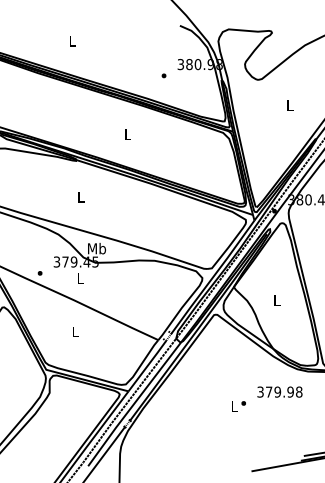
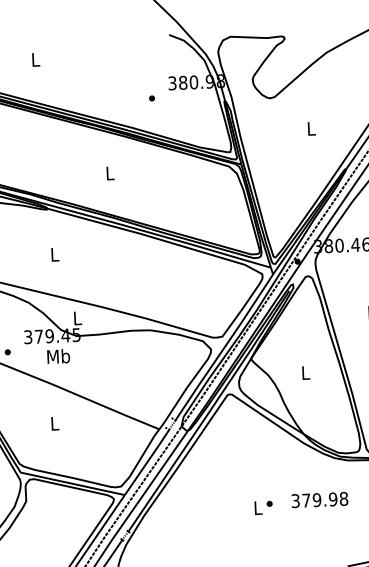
text: (97, 248) -> (78, 318), Mb -> L
text: (80, 278) -> (58, 356), L -> Mb
text: (279, 391) -> (319, 499), moved

